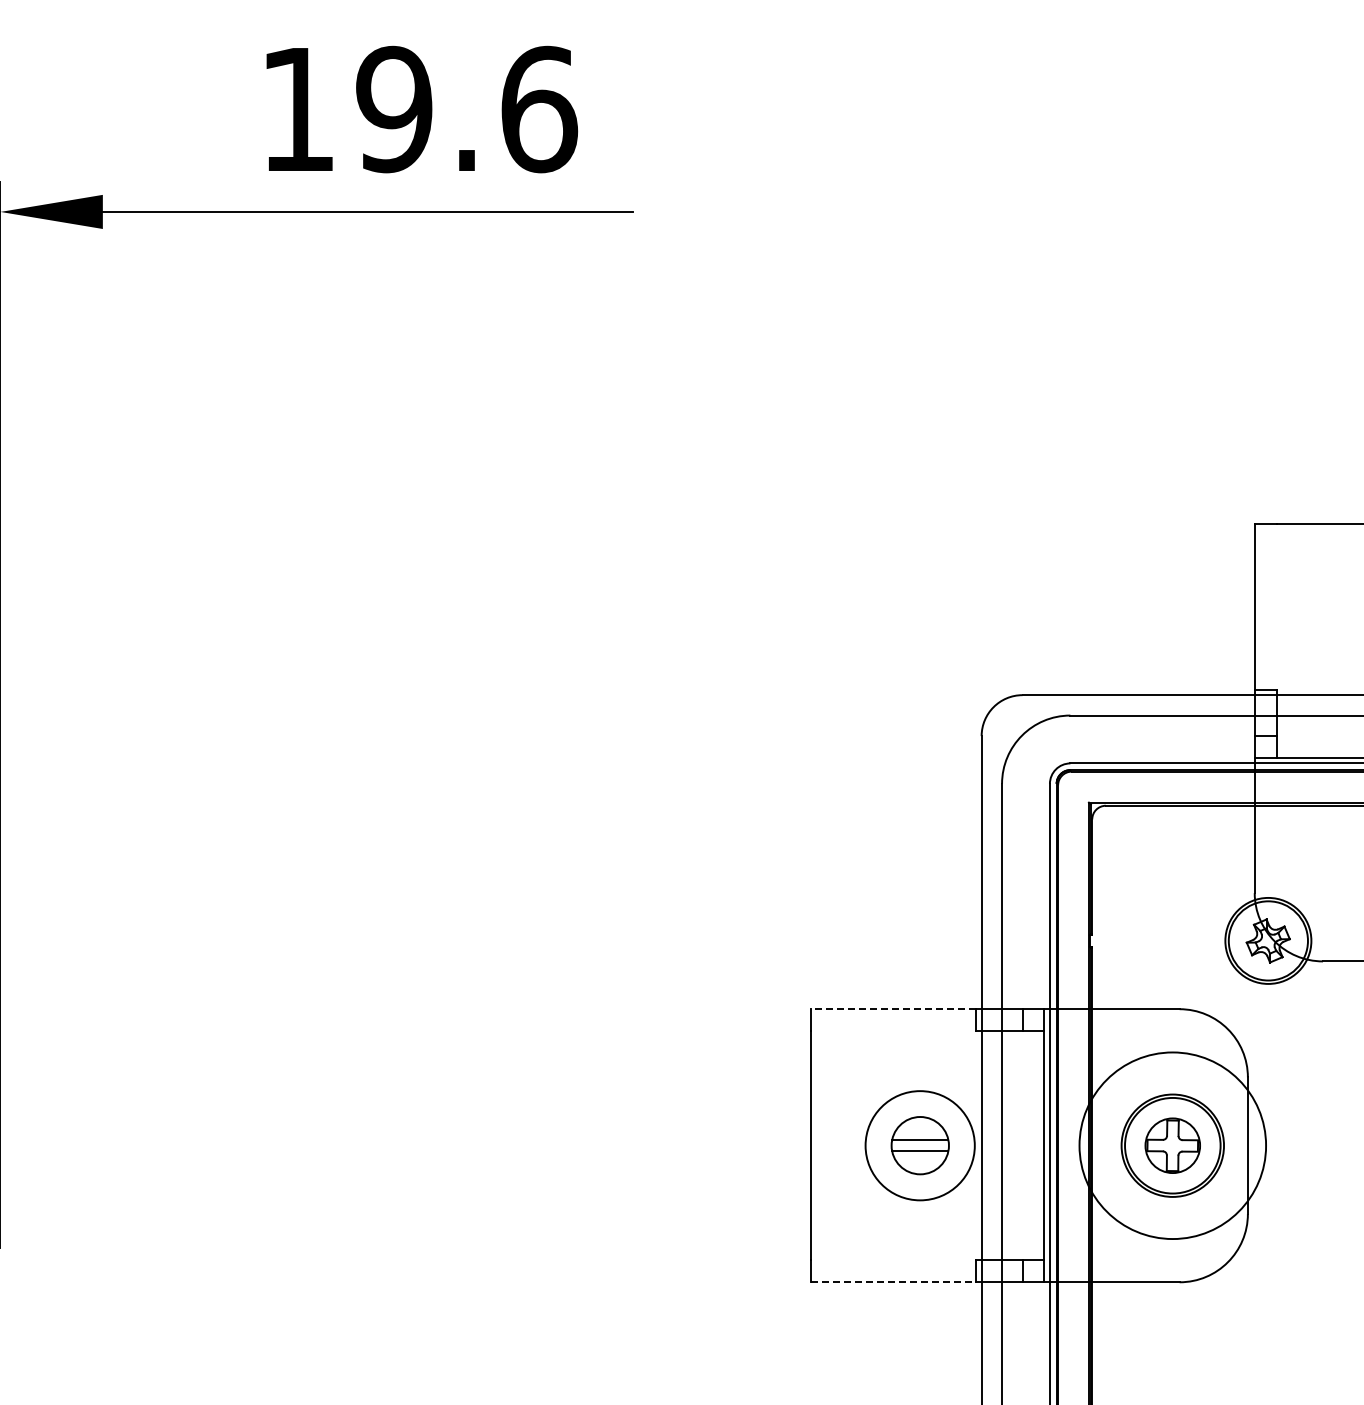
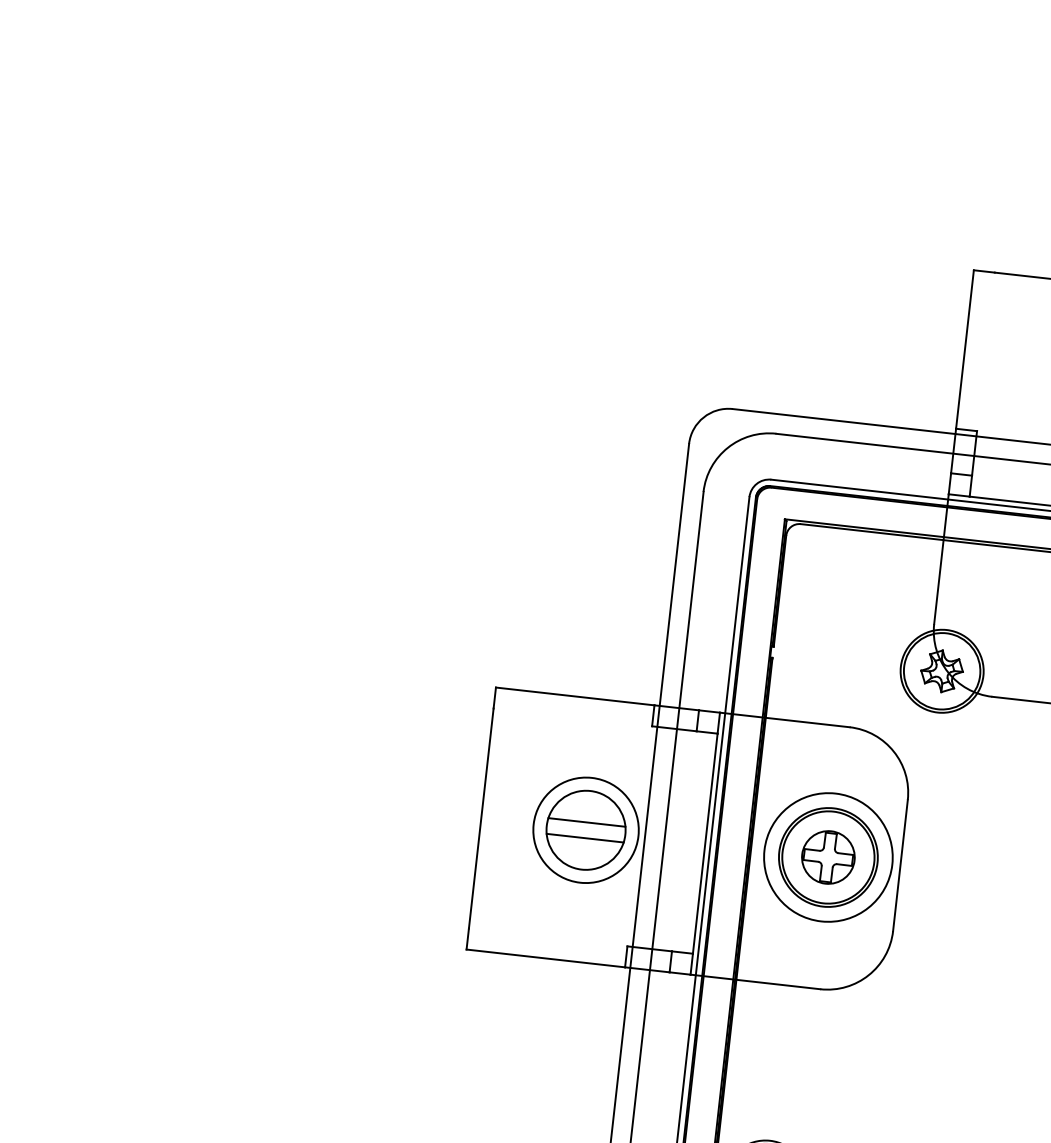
line: (893, 1009) -> (575, 696), dashed -> solid
part: (920, 1145) -> (586, 830), size x1.43
circle: (1172, 1145) -> (828, 857), size x0.71
line: (893, 1282) -> (545, 958), dashed -> solid

